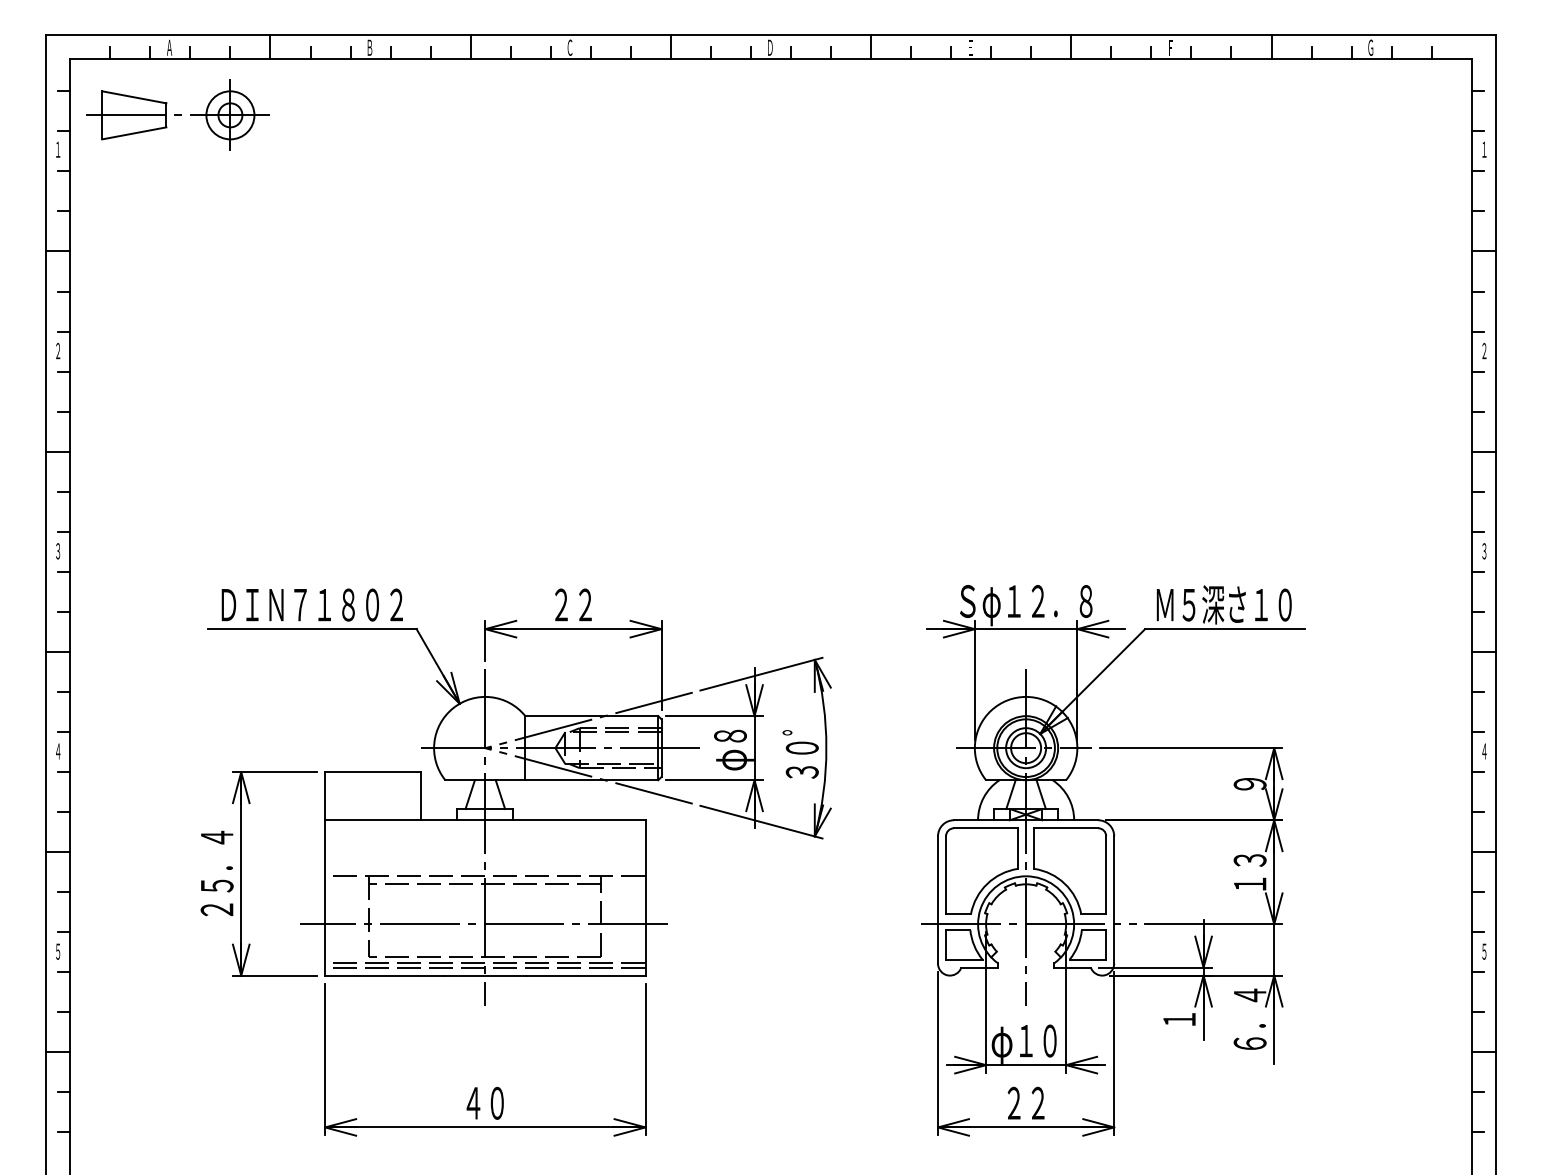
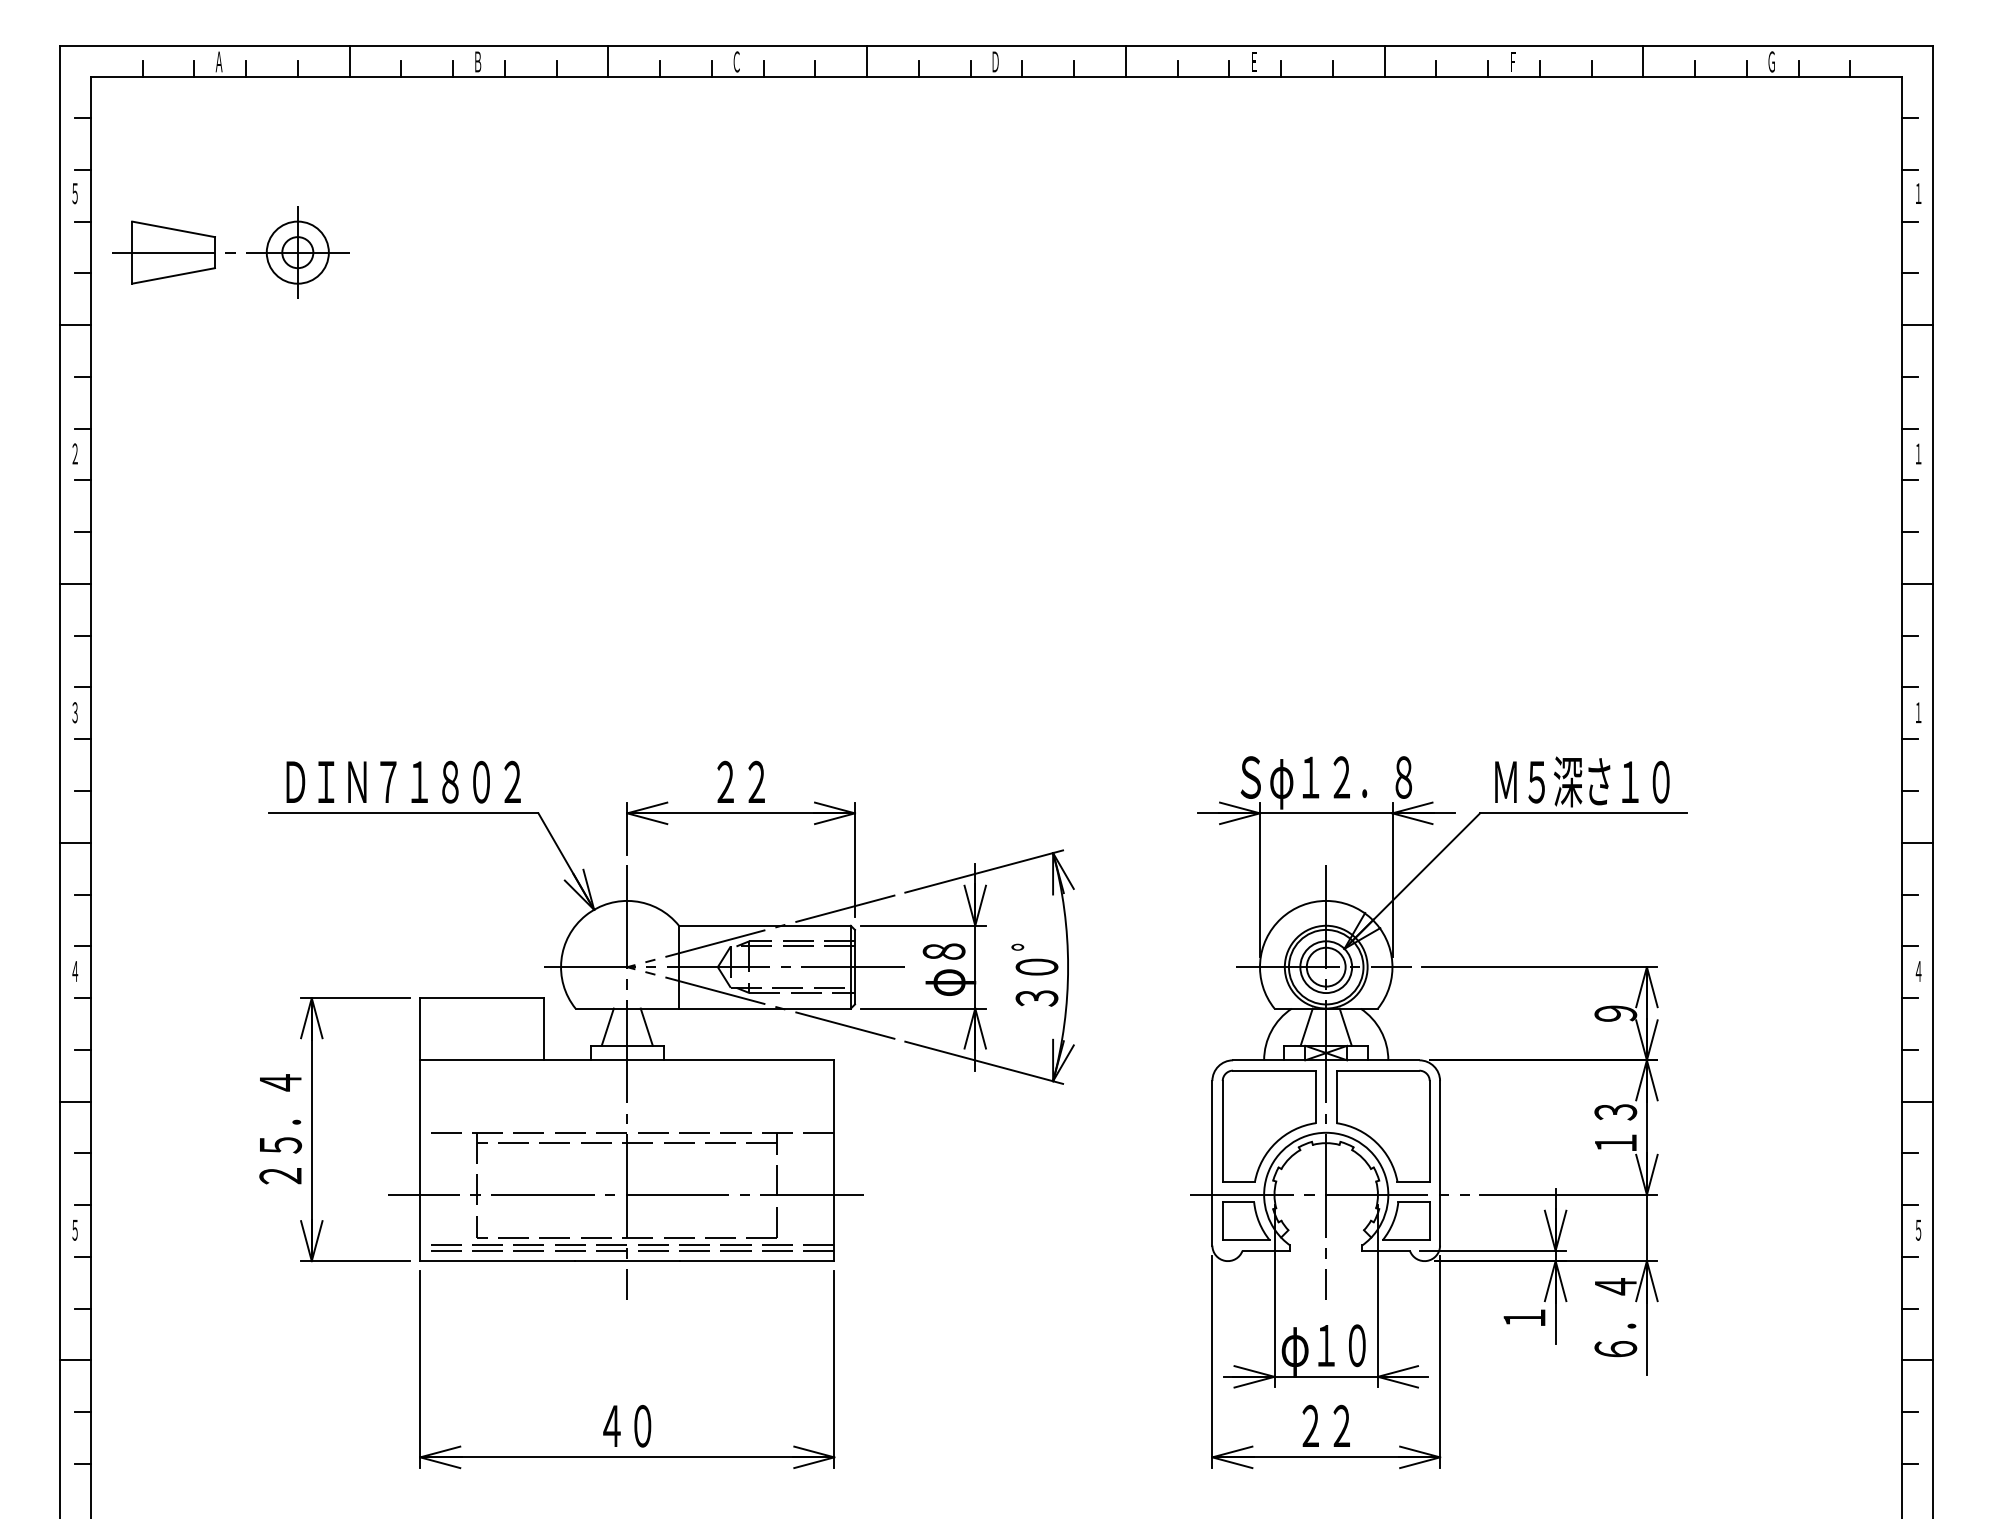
part: (177, 114) -> (229, 251), moved
text: (58, 149) -> (75, 193), １ -> ５
text: (1484, 349) -> (1918, 451), ２ -> １
text: (1484, 551) -> (1918, 712), ３ -> １

